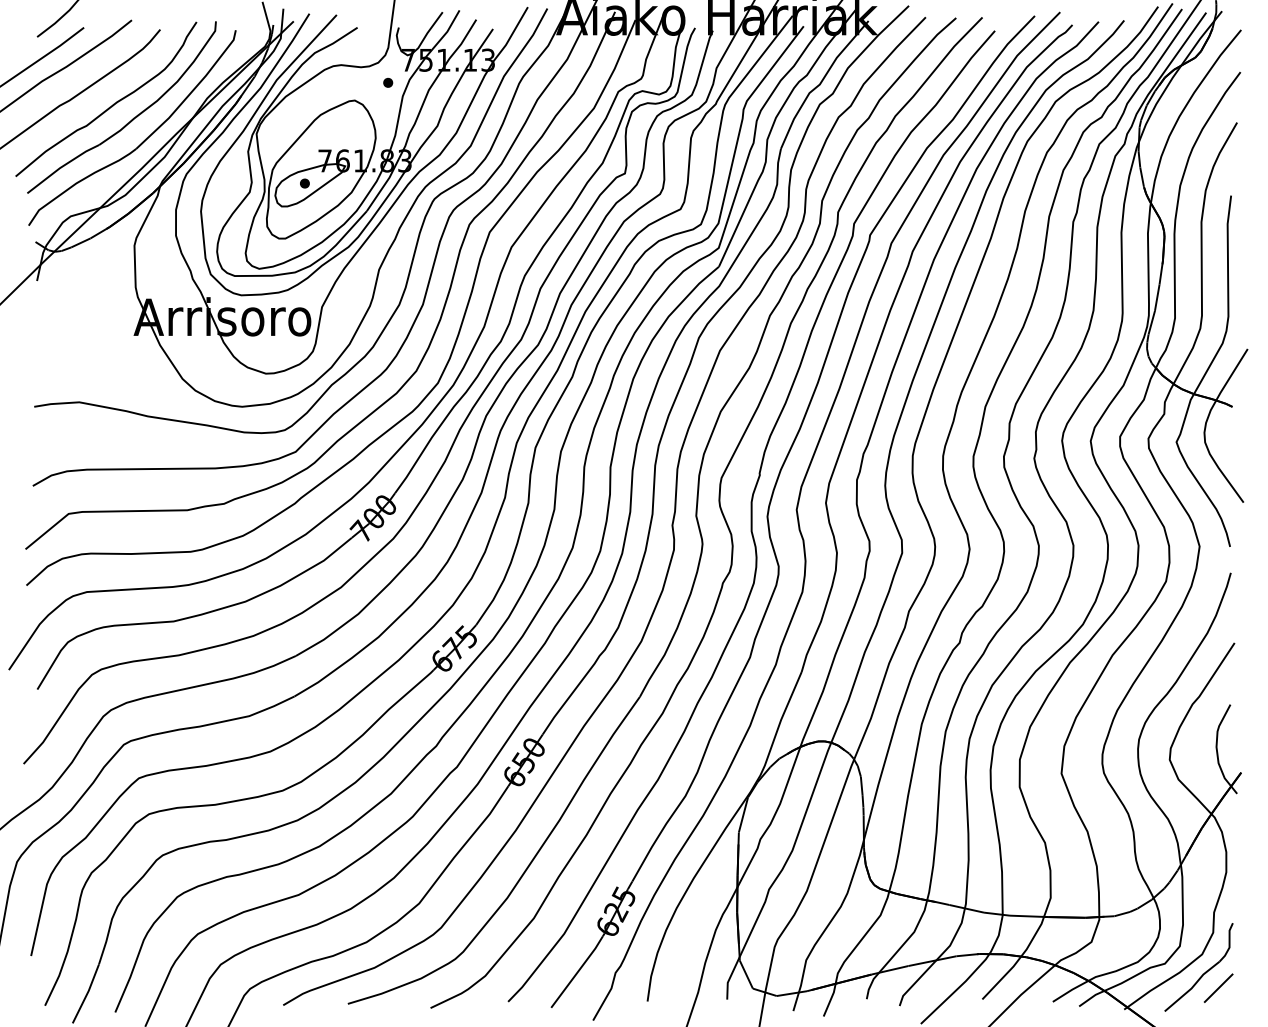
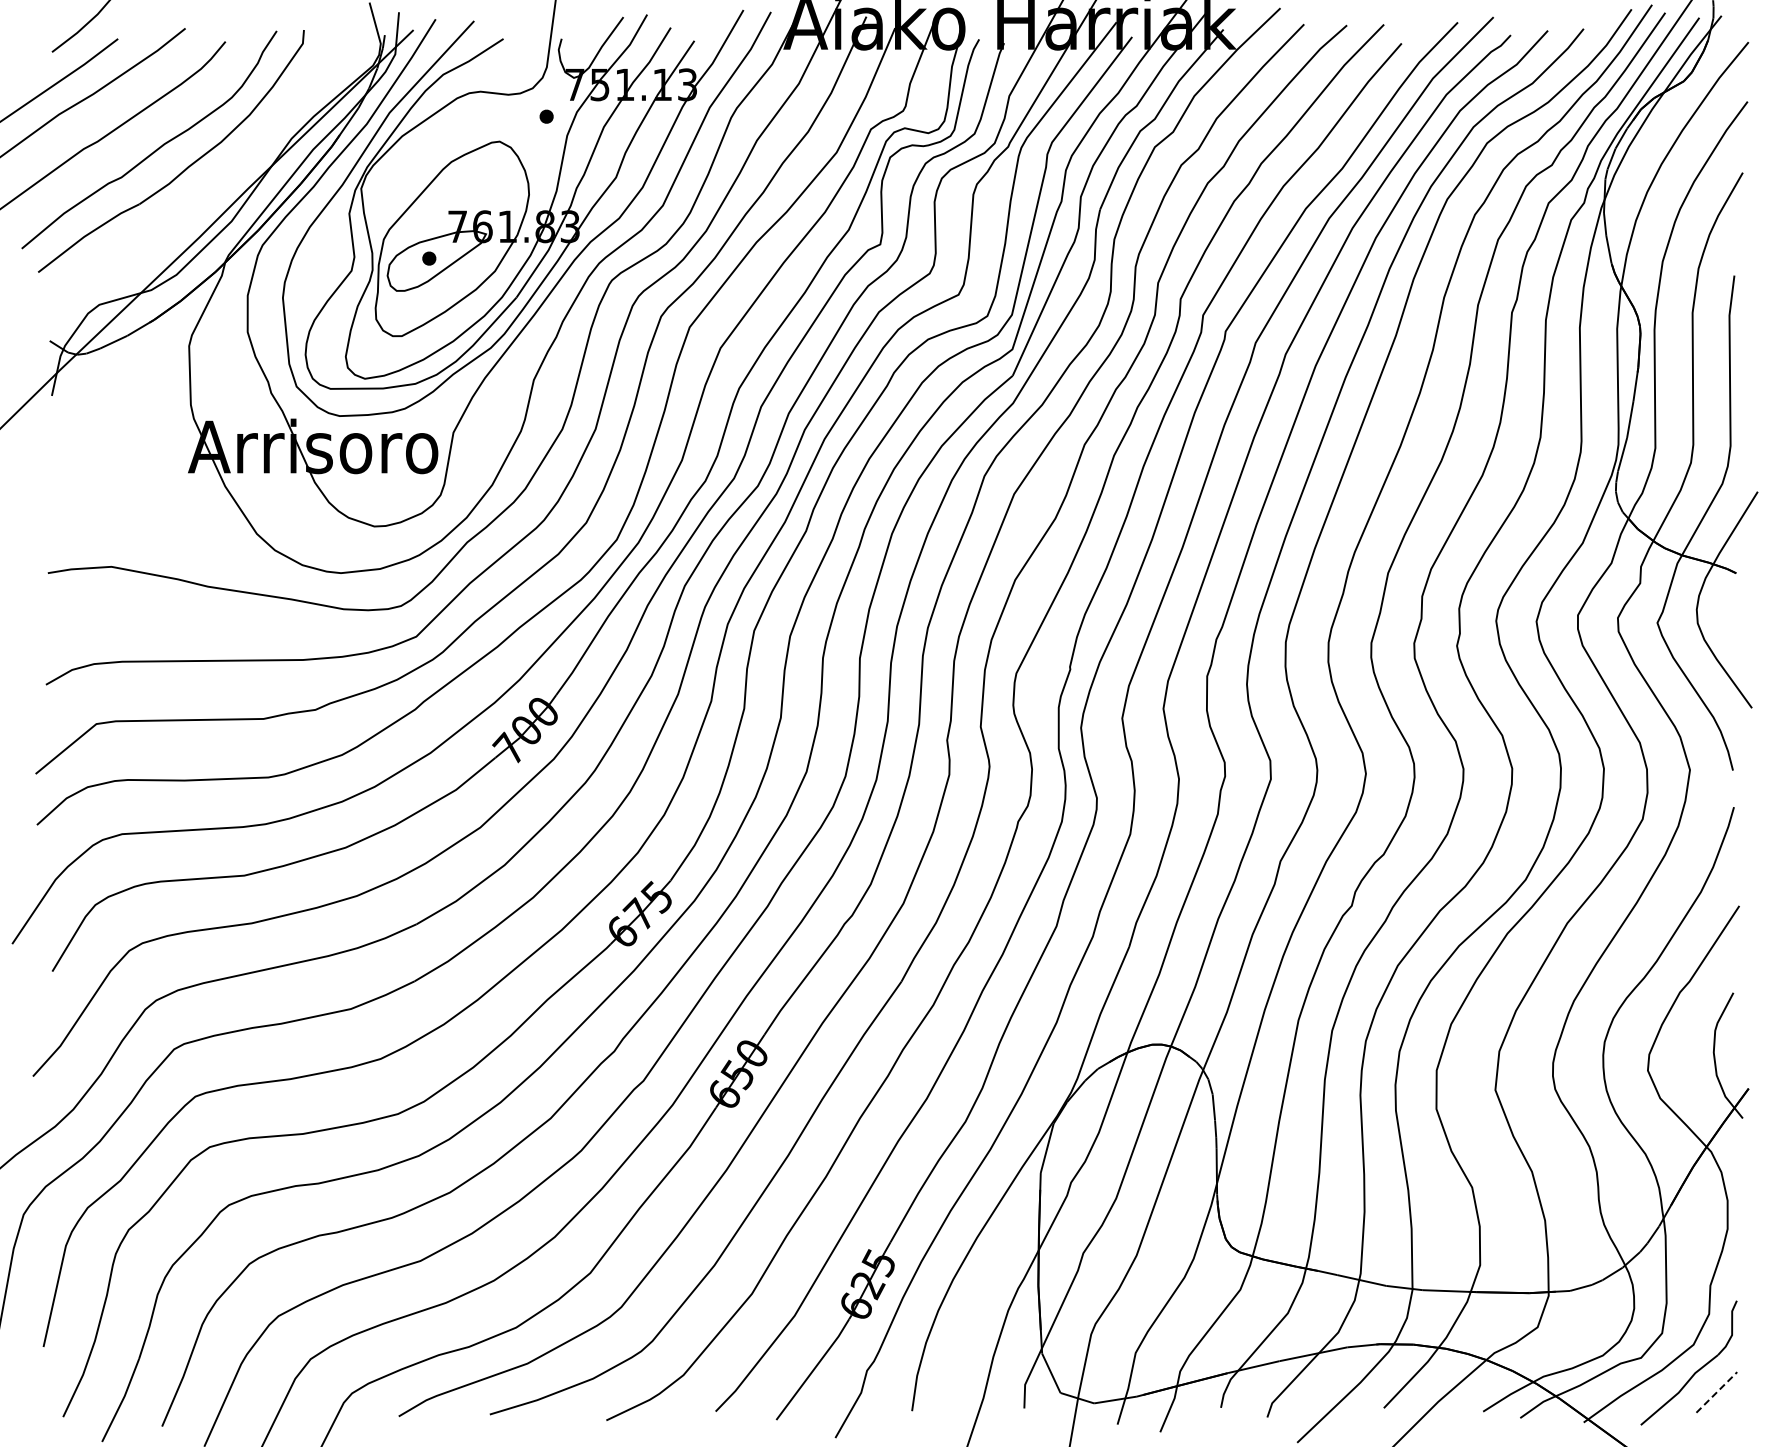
part: (144, 140) -> (203, 197), removed
line: (1218, 988) -> (1716, 1392), solid -> dashed

